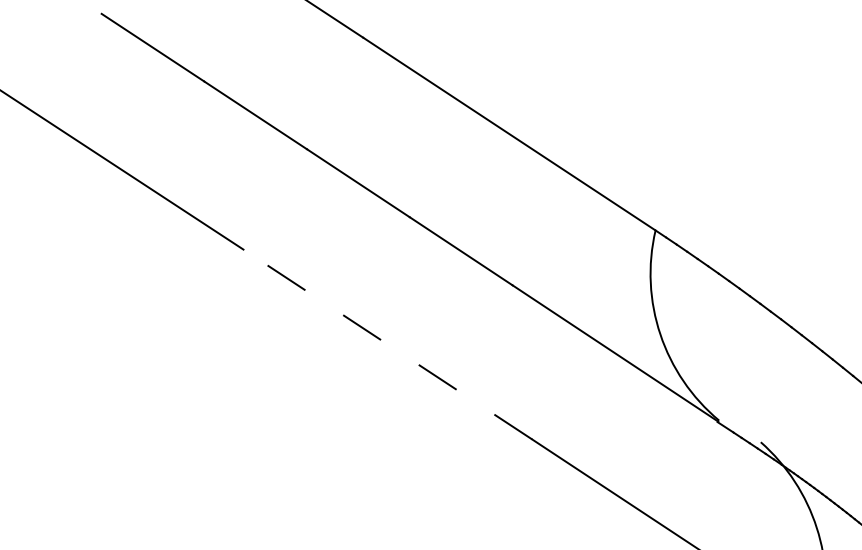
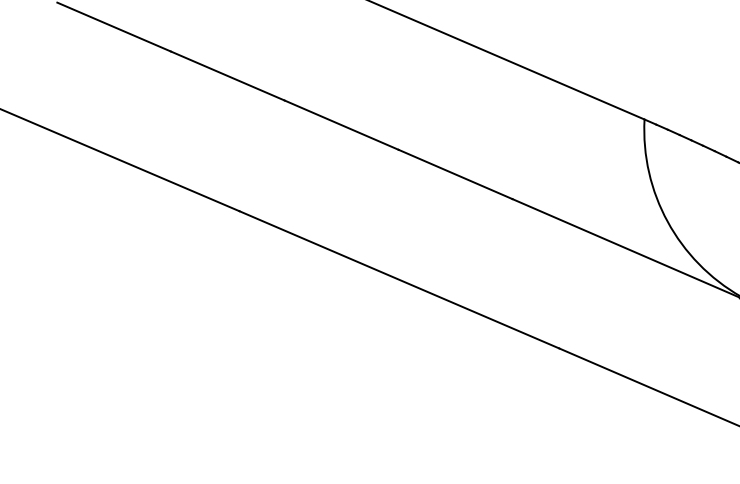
line: (387, 344) -> (398, 279), dashed -> solid

